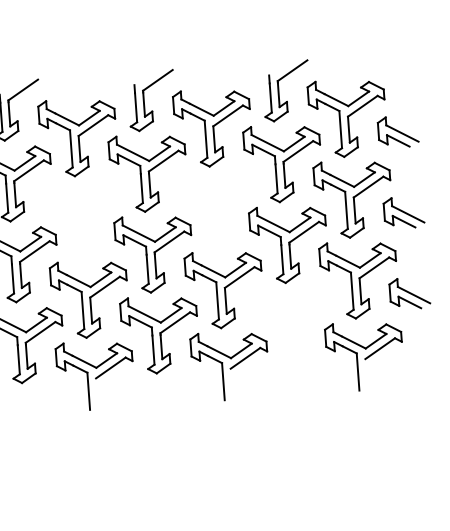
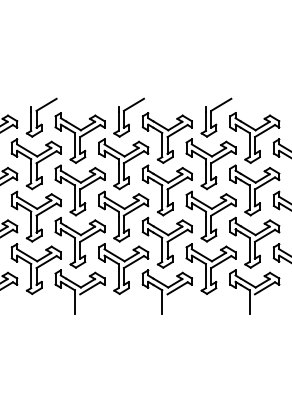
part: (217, 208) -> (166, 190), added
part: (83, 218) -> (79, 190), added
part: (294, 324) -> (210, 268), added

